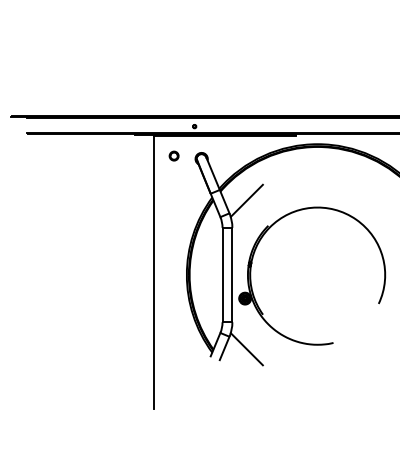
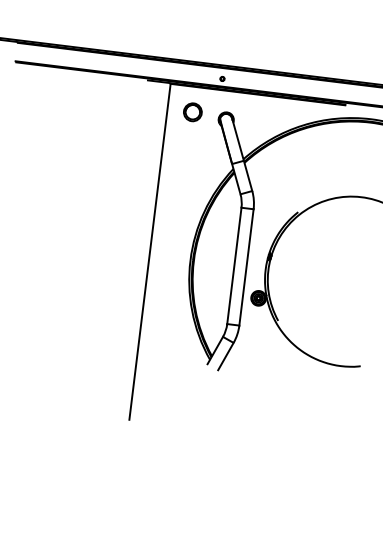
part: (173, 155) -> (192, 111), size x1.6
line: (246, 200) -> (275, 177), removed
line: (246, 349) -> (252, 361), removed

